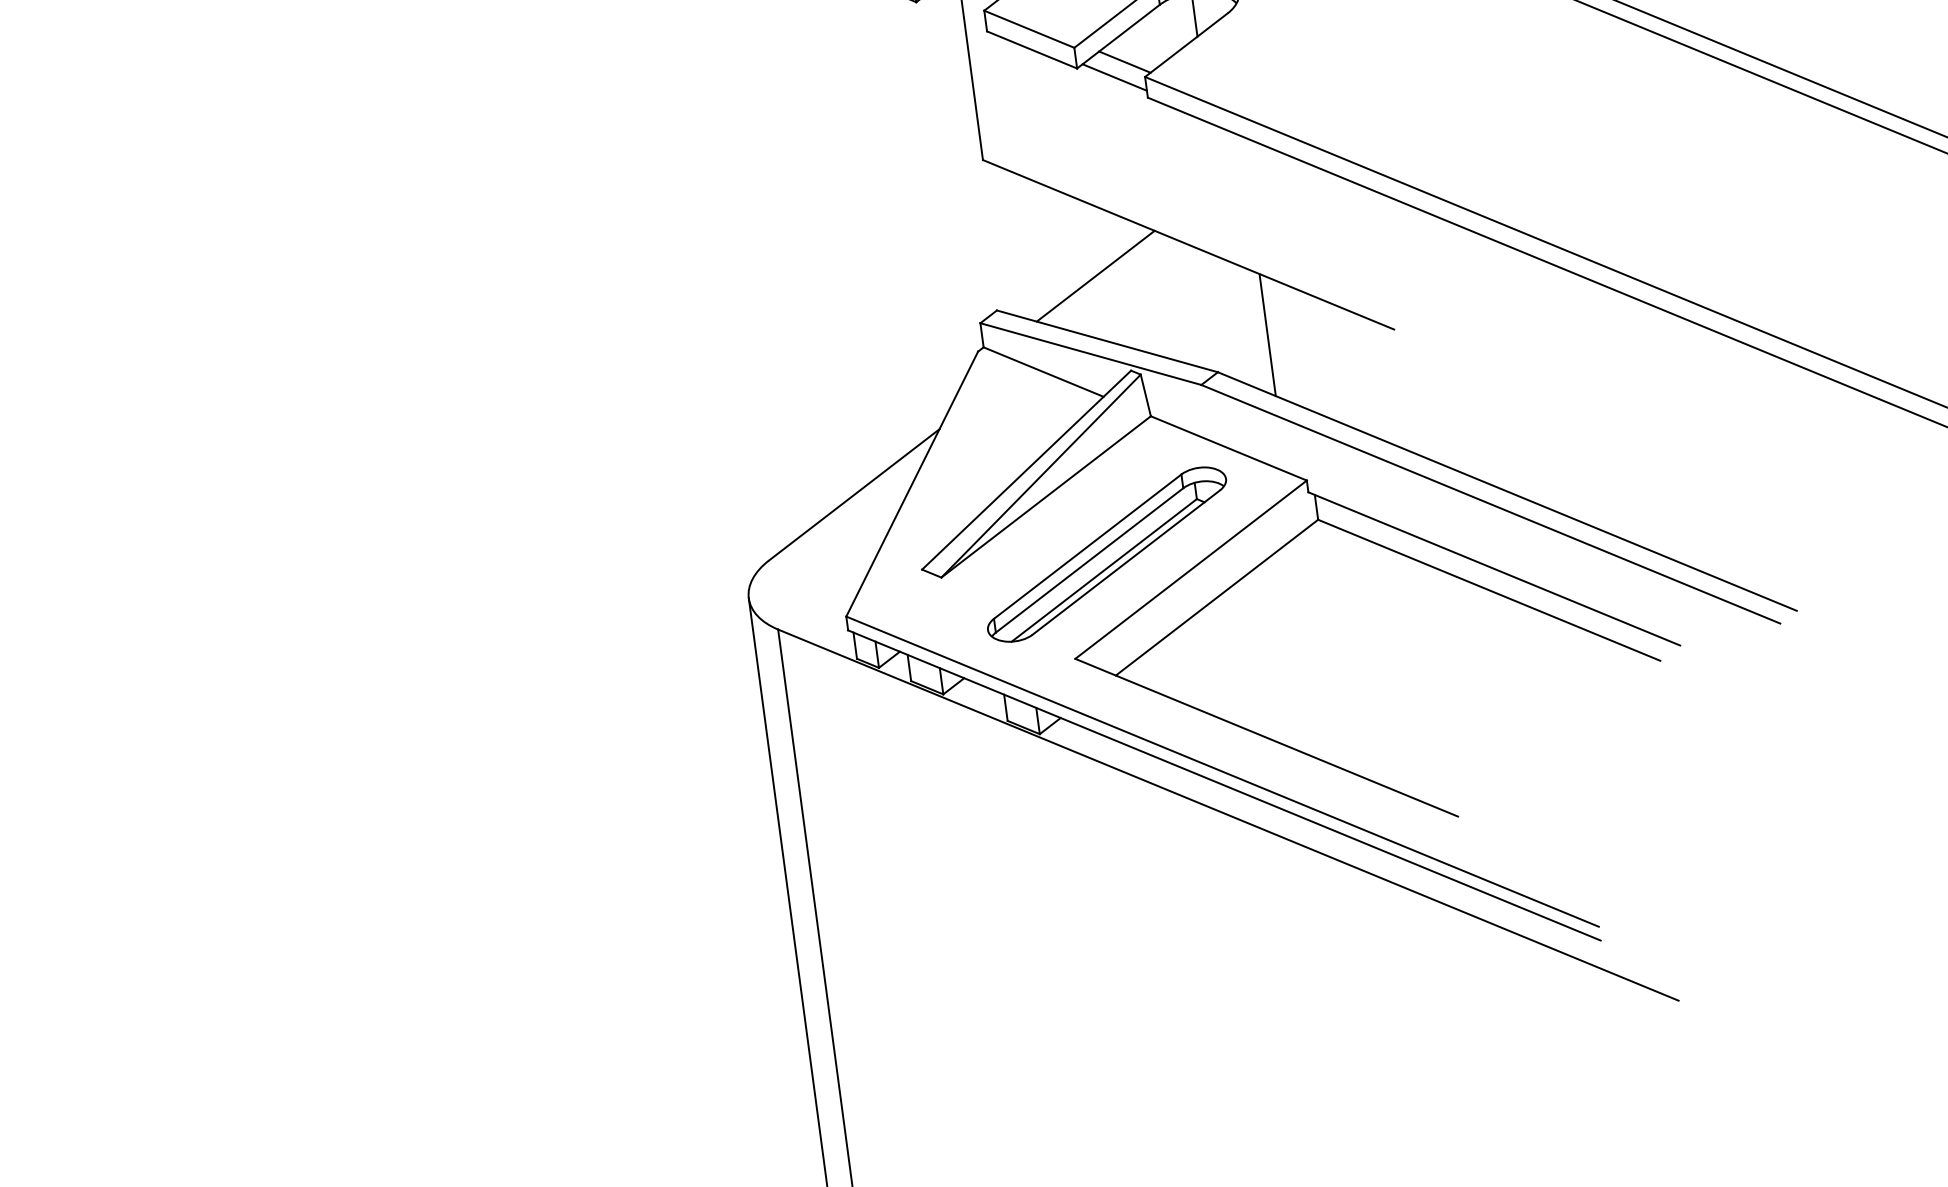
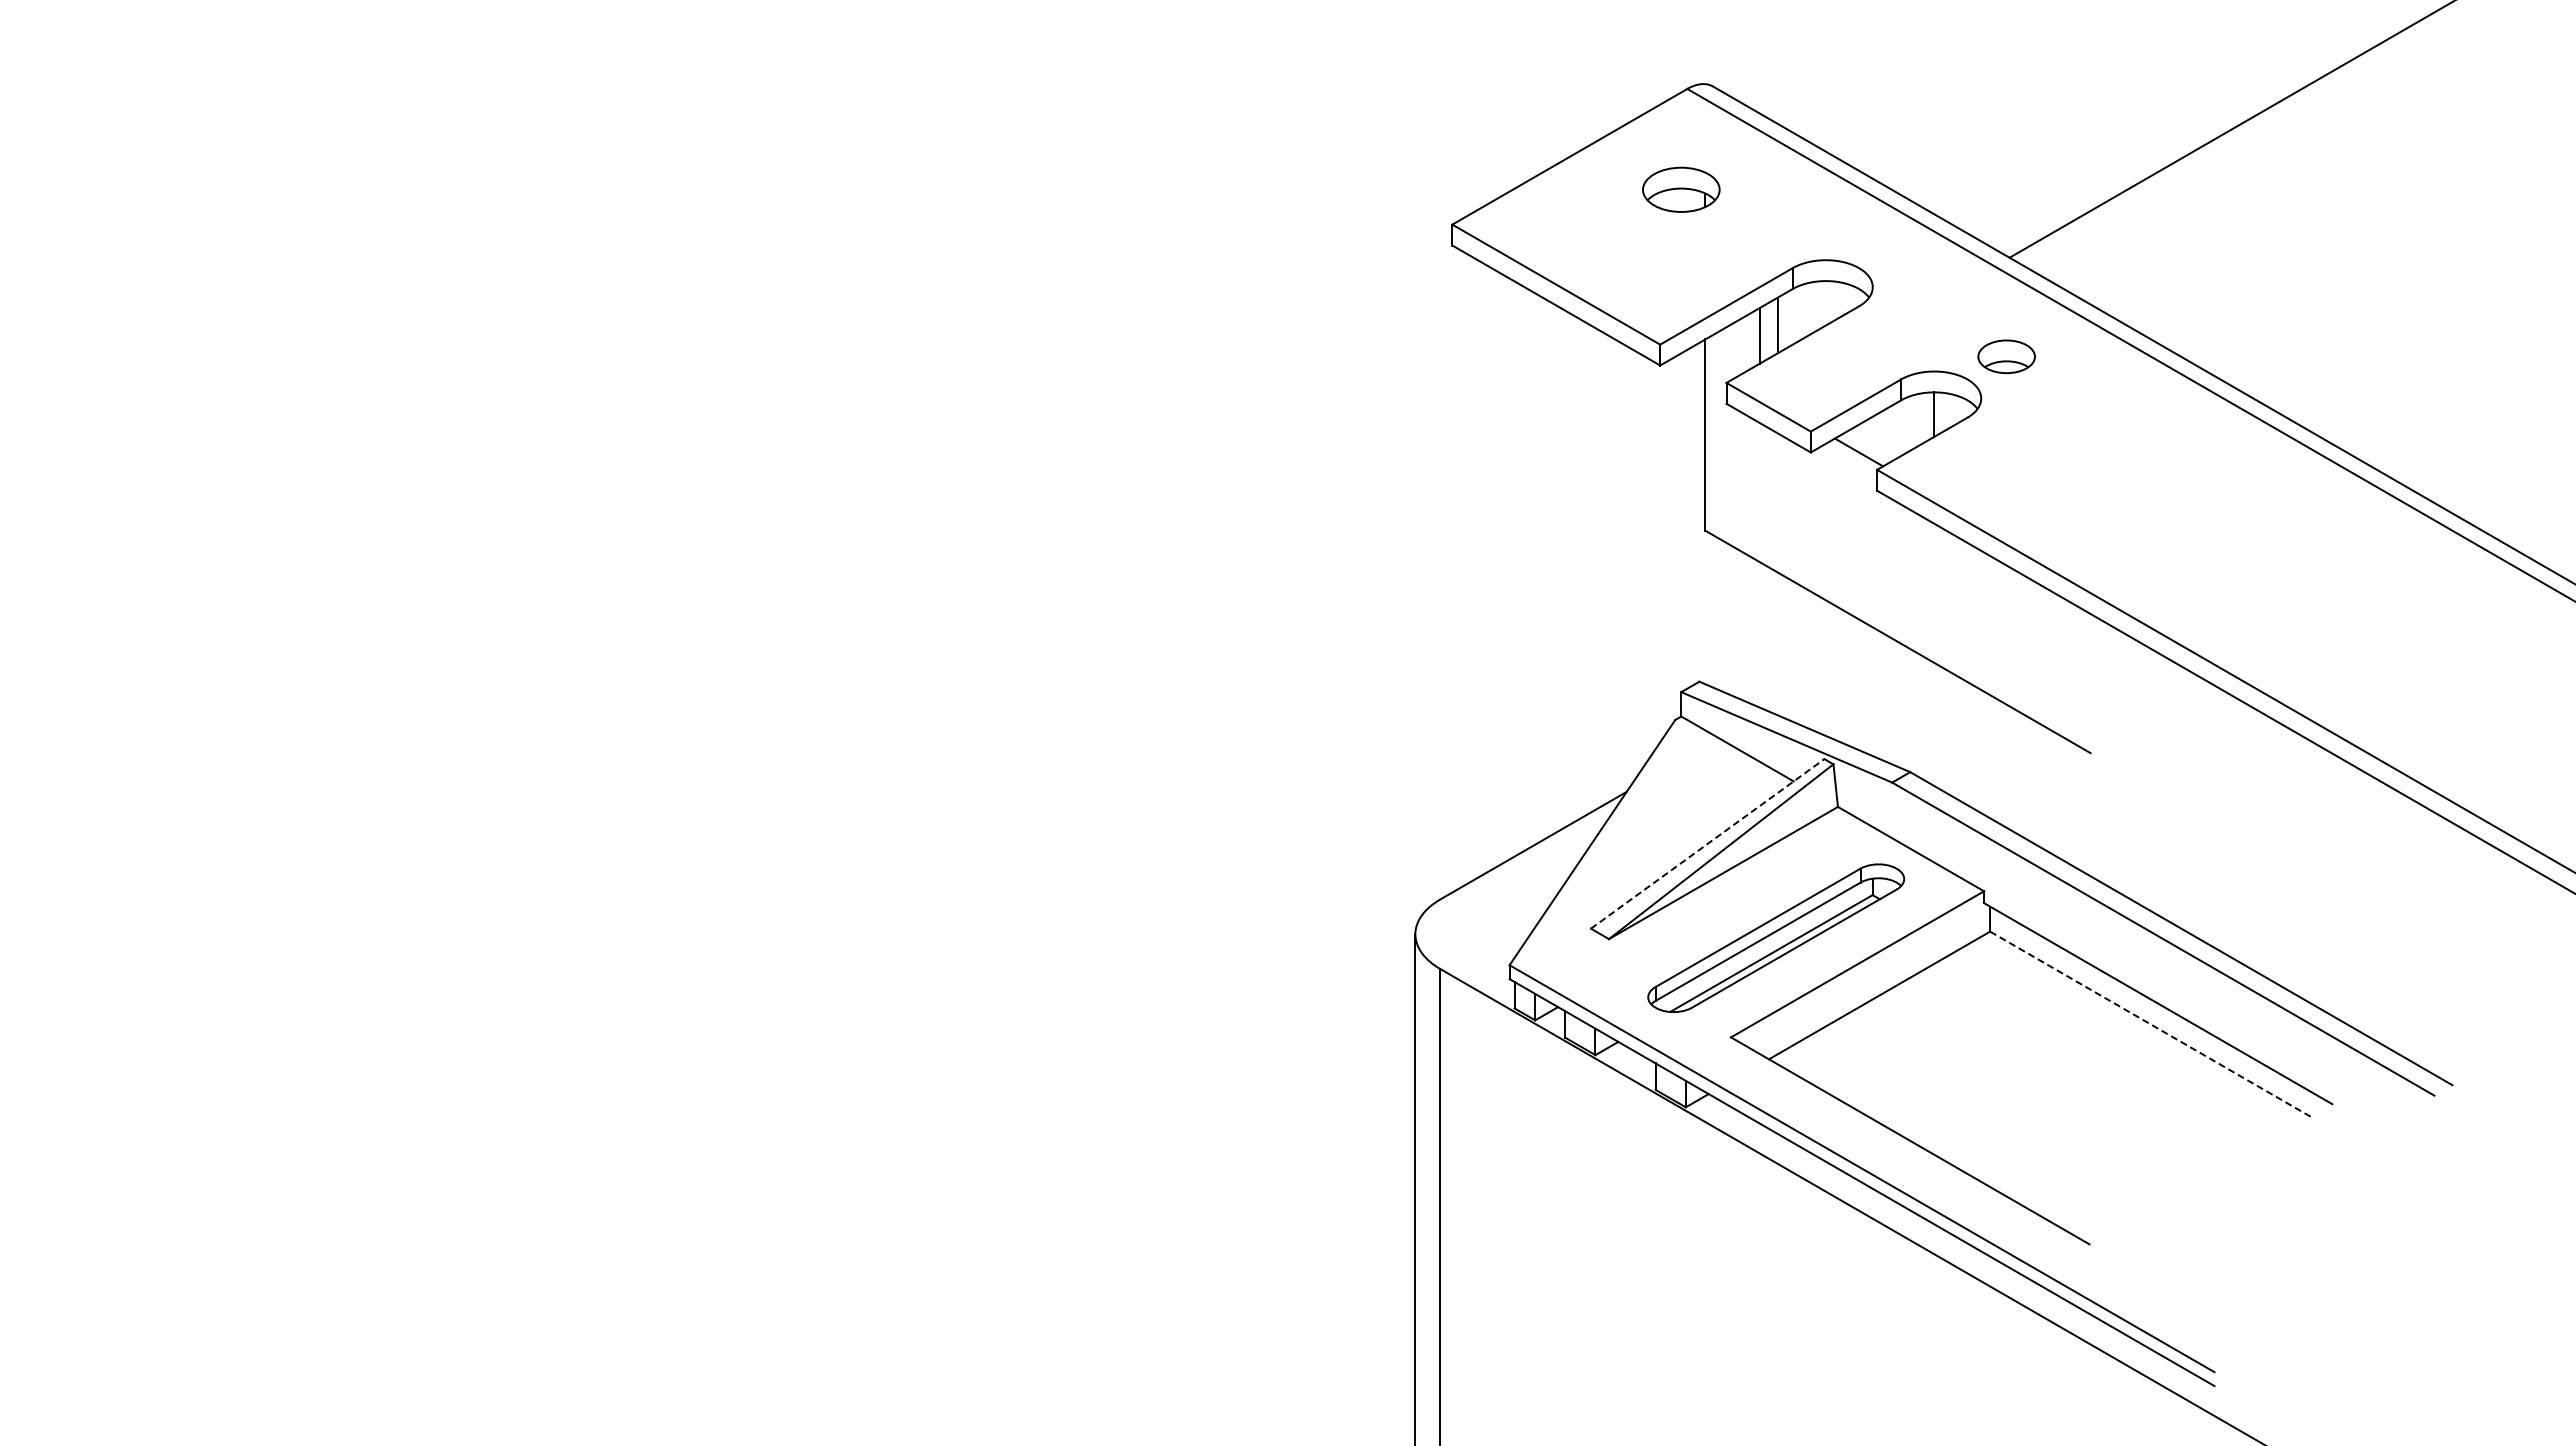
line: (1114, 77) -> (1846, 466), removed
line: (1095, 275) -> (1801, 660), removed
line: (1267, 334) -> (1964, 741), removed
line: (1027, 469) -> (1708, 843), solid -> dashed
line: (1488, 589) -> (2149, 1023), solid -> dashed

